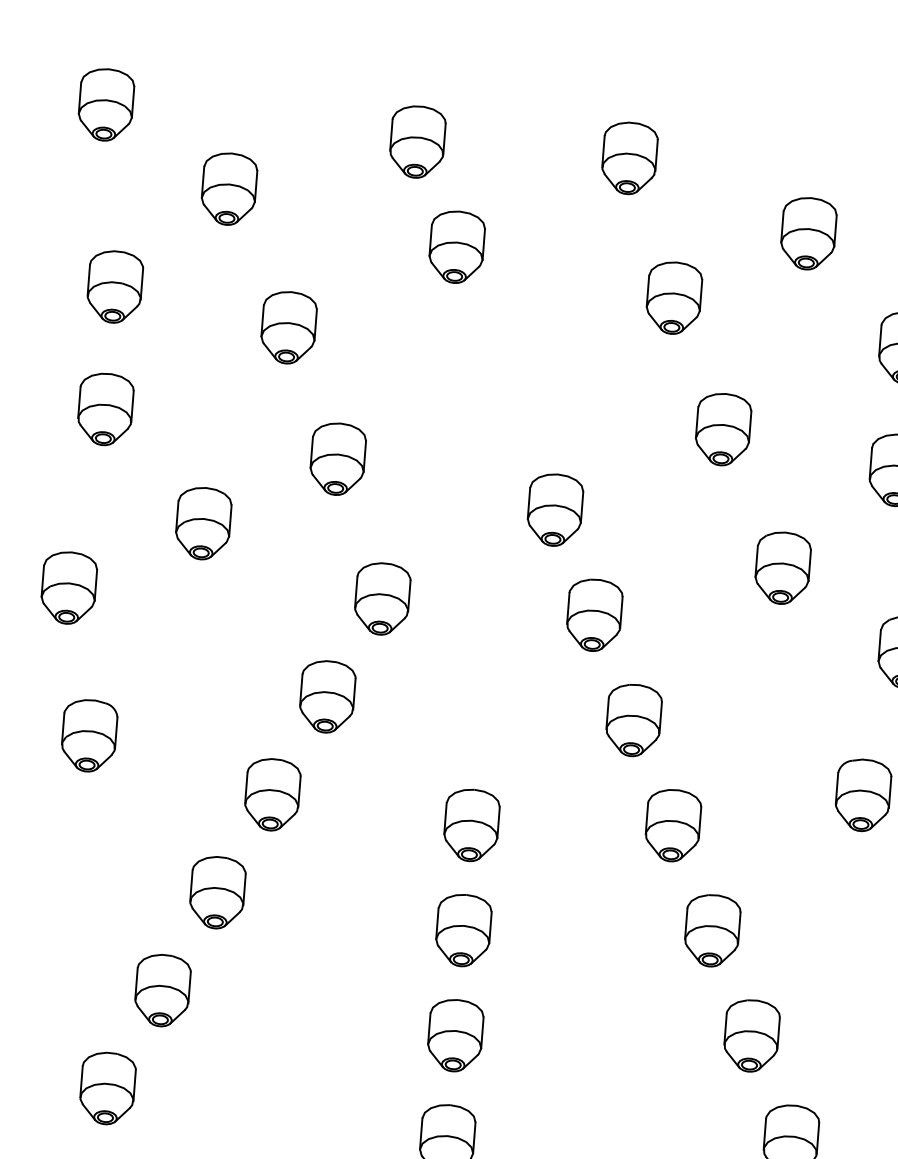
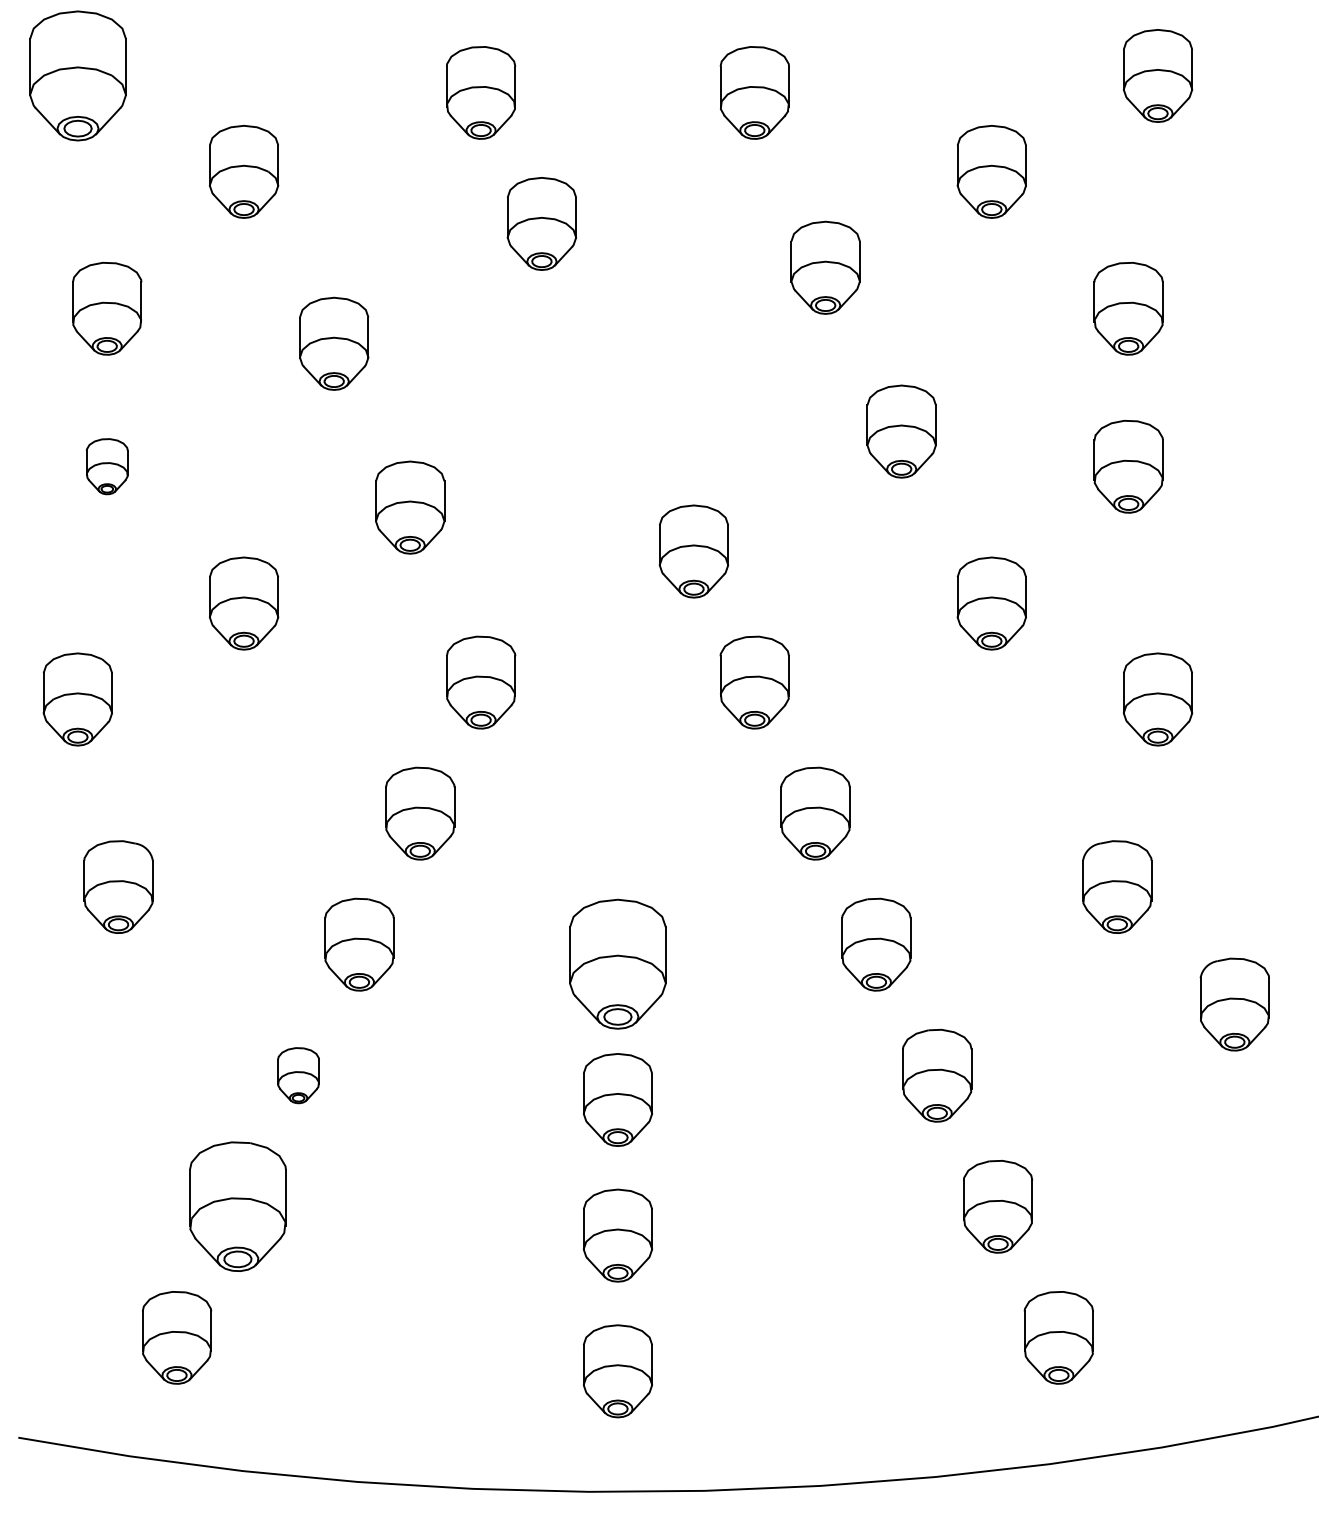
part: (105, 104) -> (77, 75), size x1.4
part: (105, 409) -> (107, 466), size x0.6
part: (471, 825) -> (617, 964), size x1.4
part: (217, 892) -> (298, 1075), size x0.6
part: (162, 990) -> (237, 1206), size x1.4

